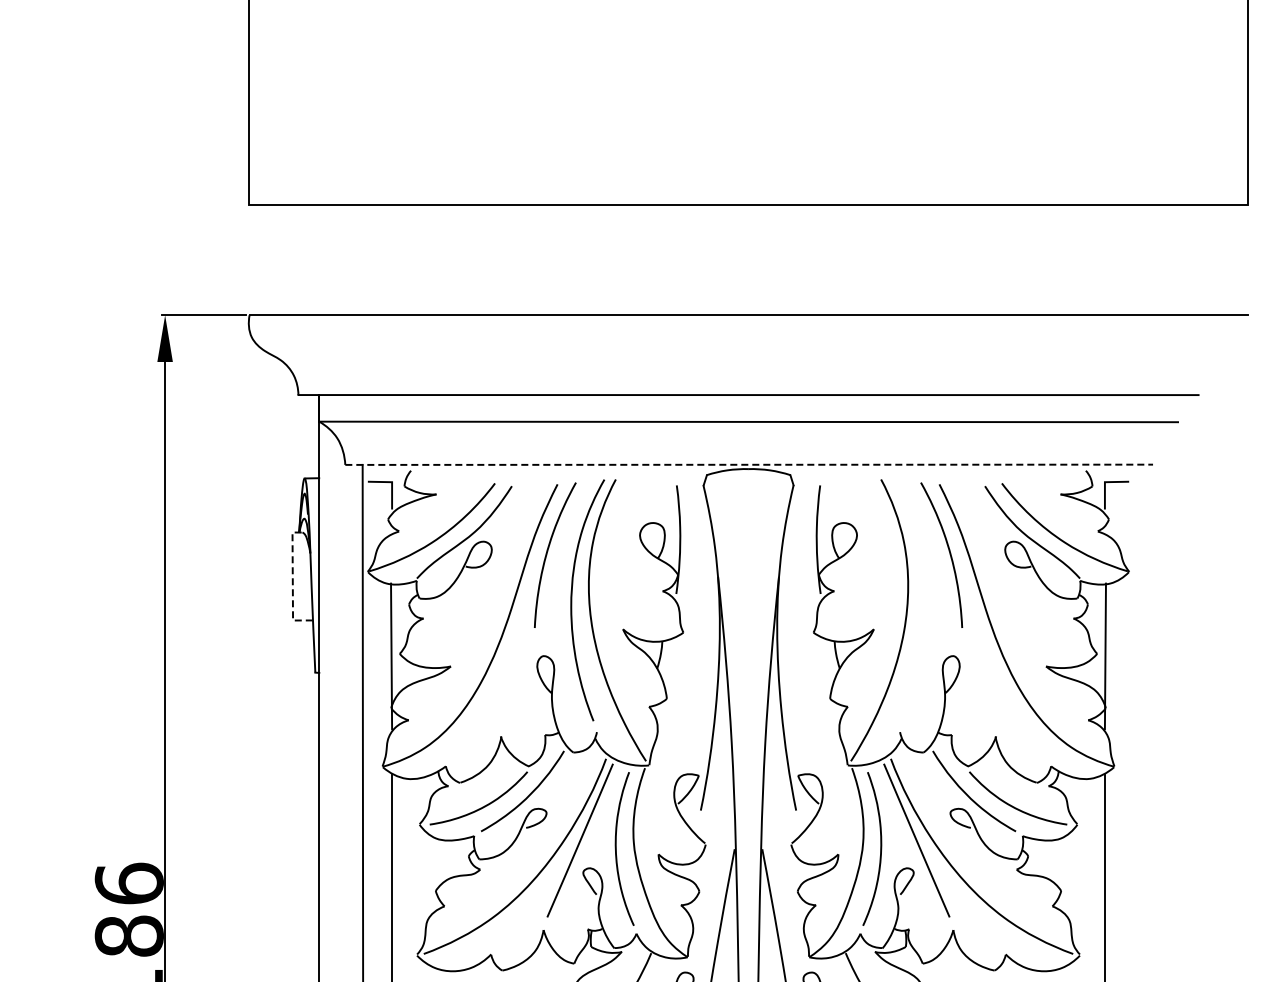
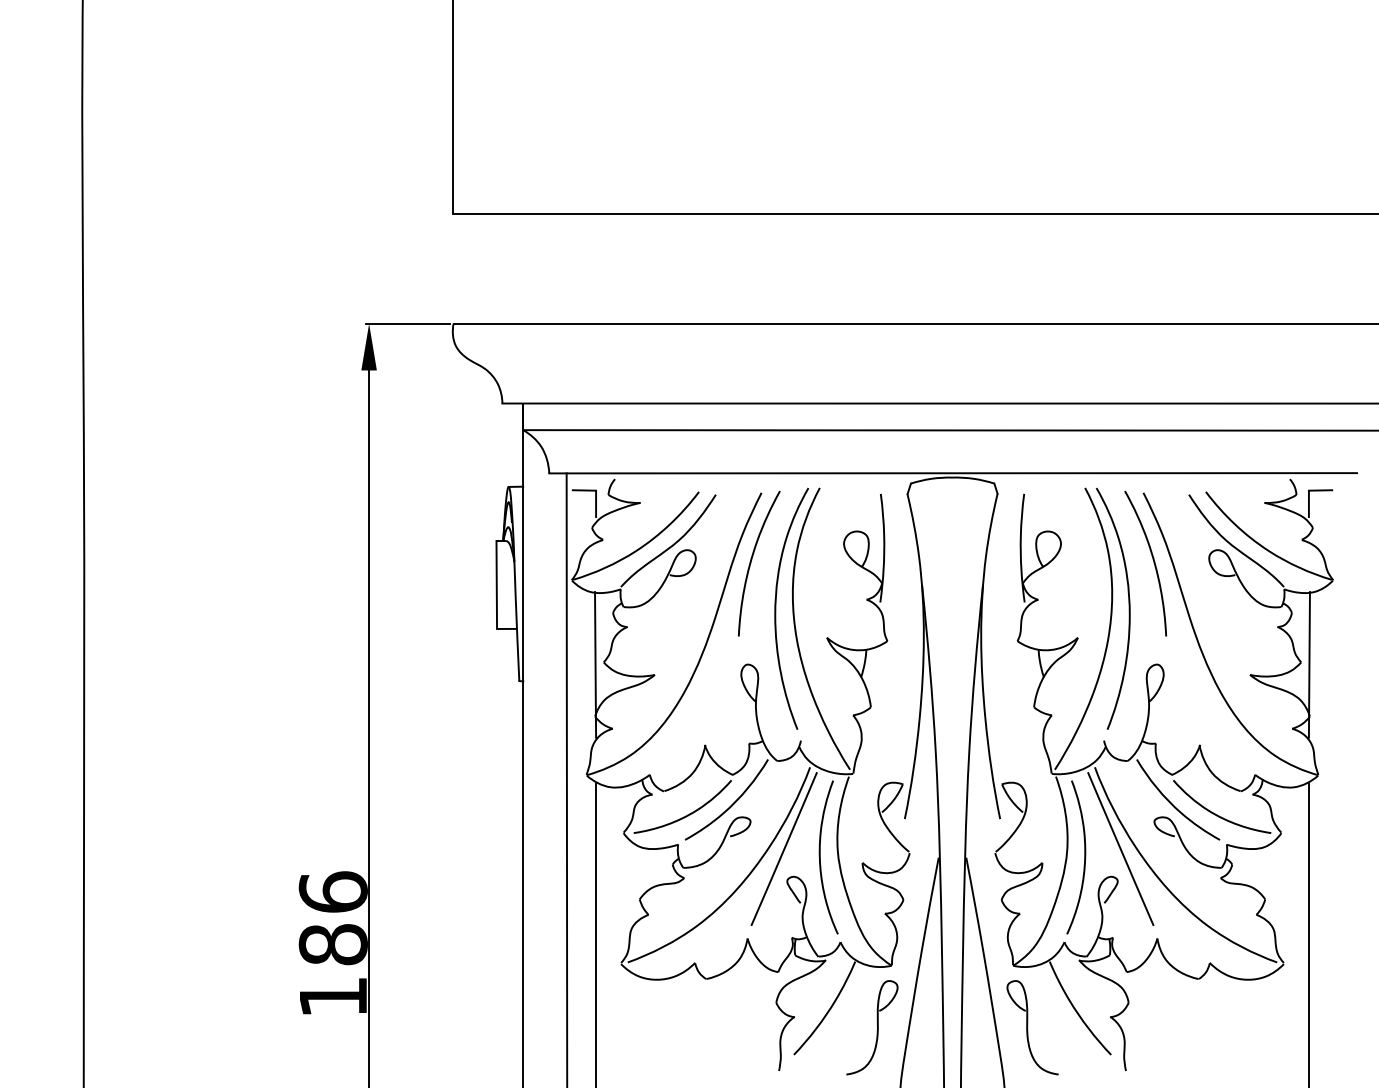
line: (749, 465) -> (953, 473), dashed -> solid
line: (292, 581) -> (496, 589), dashed -> solid
curve: (924, 600) -> (1128, 608), added

